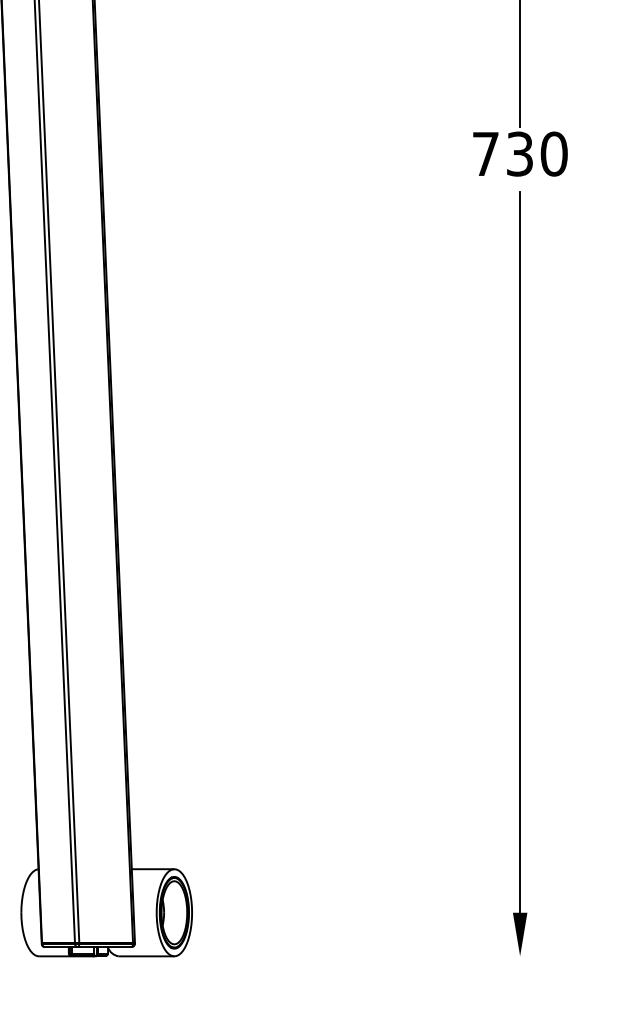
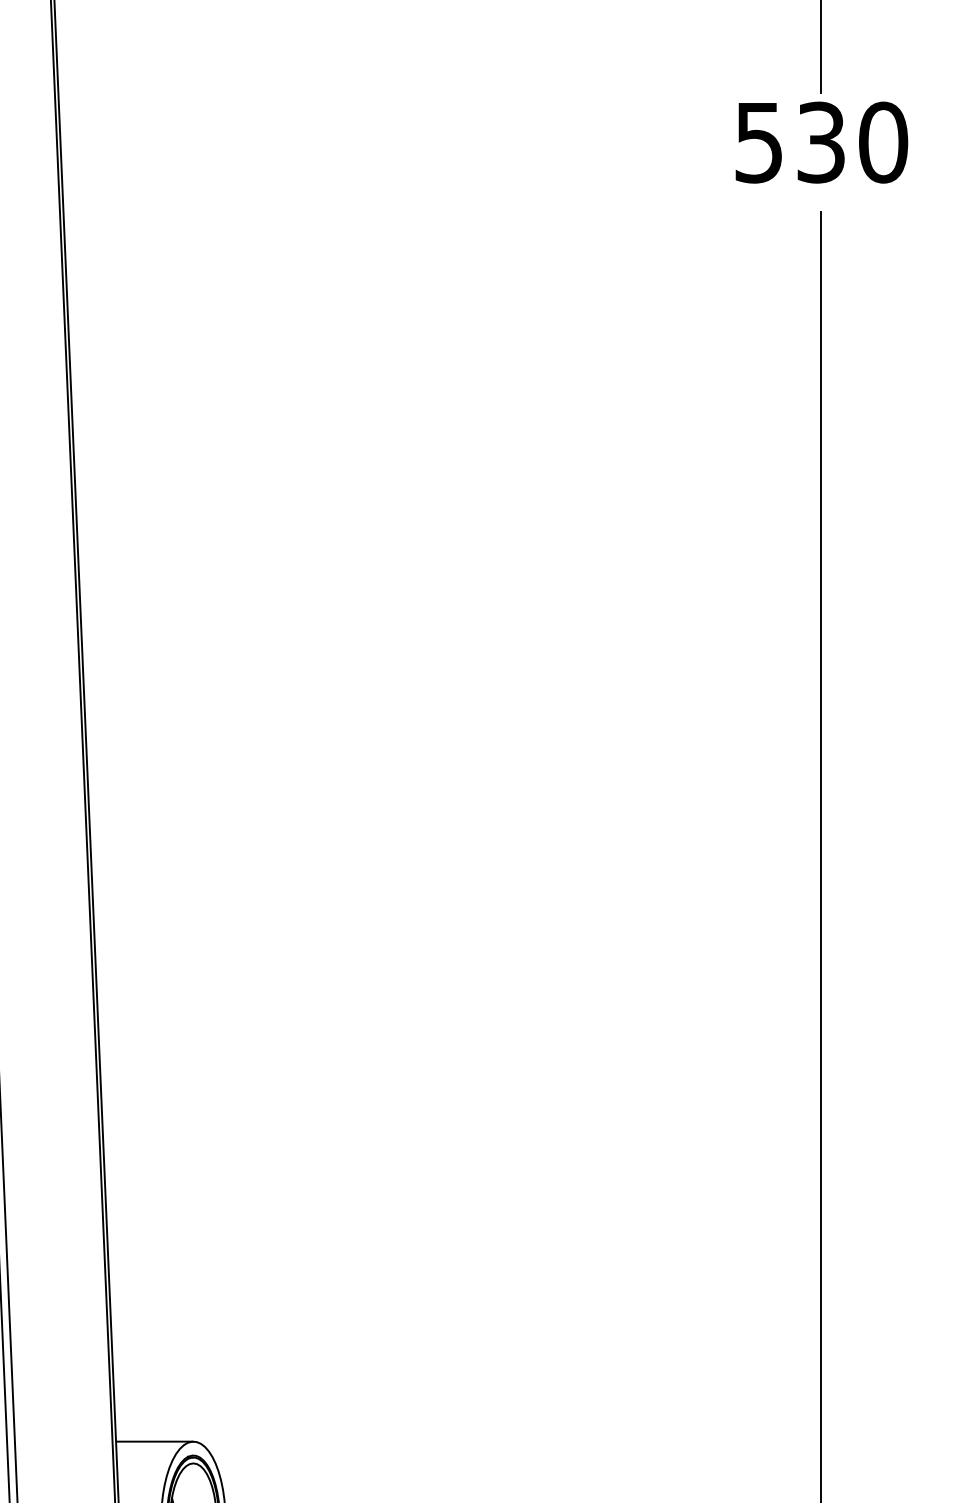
text: (485, 154) -> (758, 143), 730 -> 530

